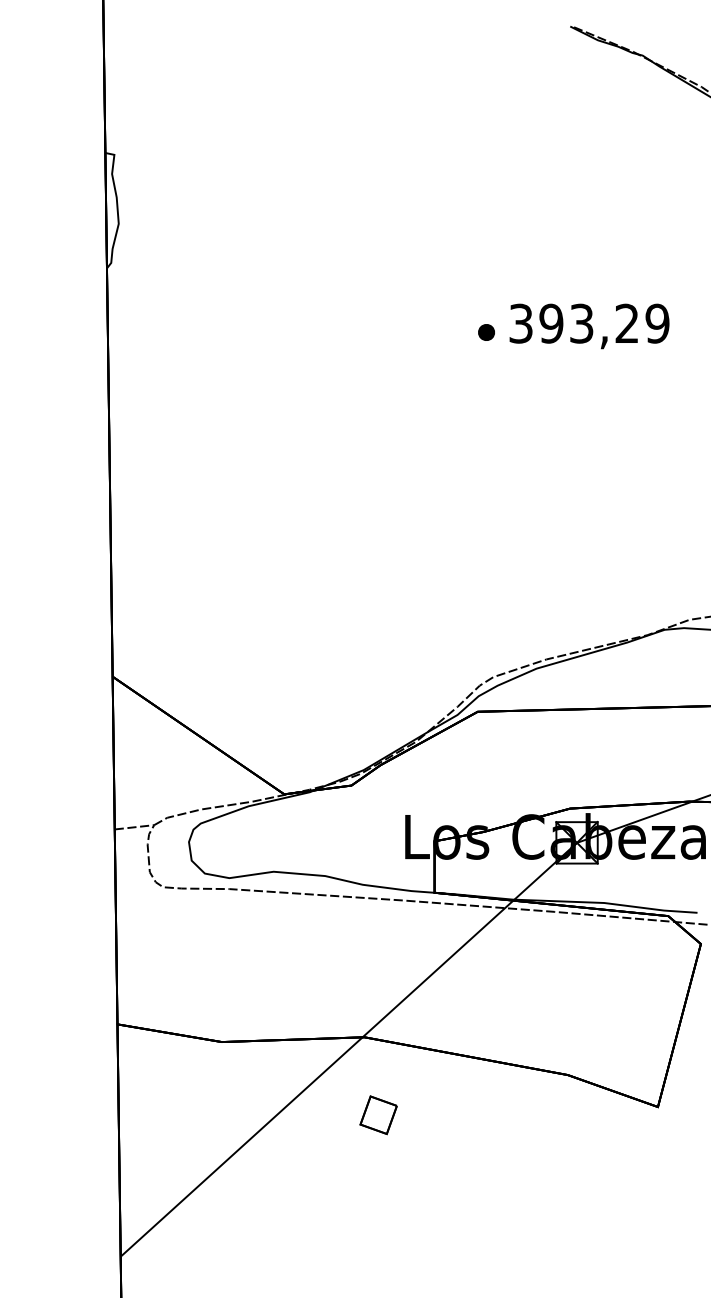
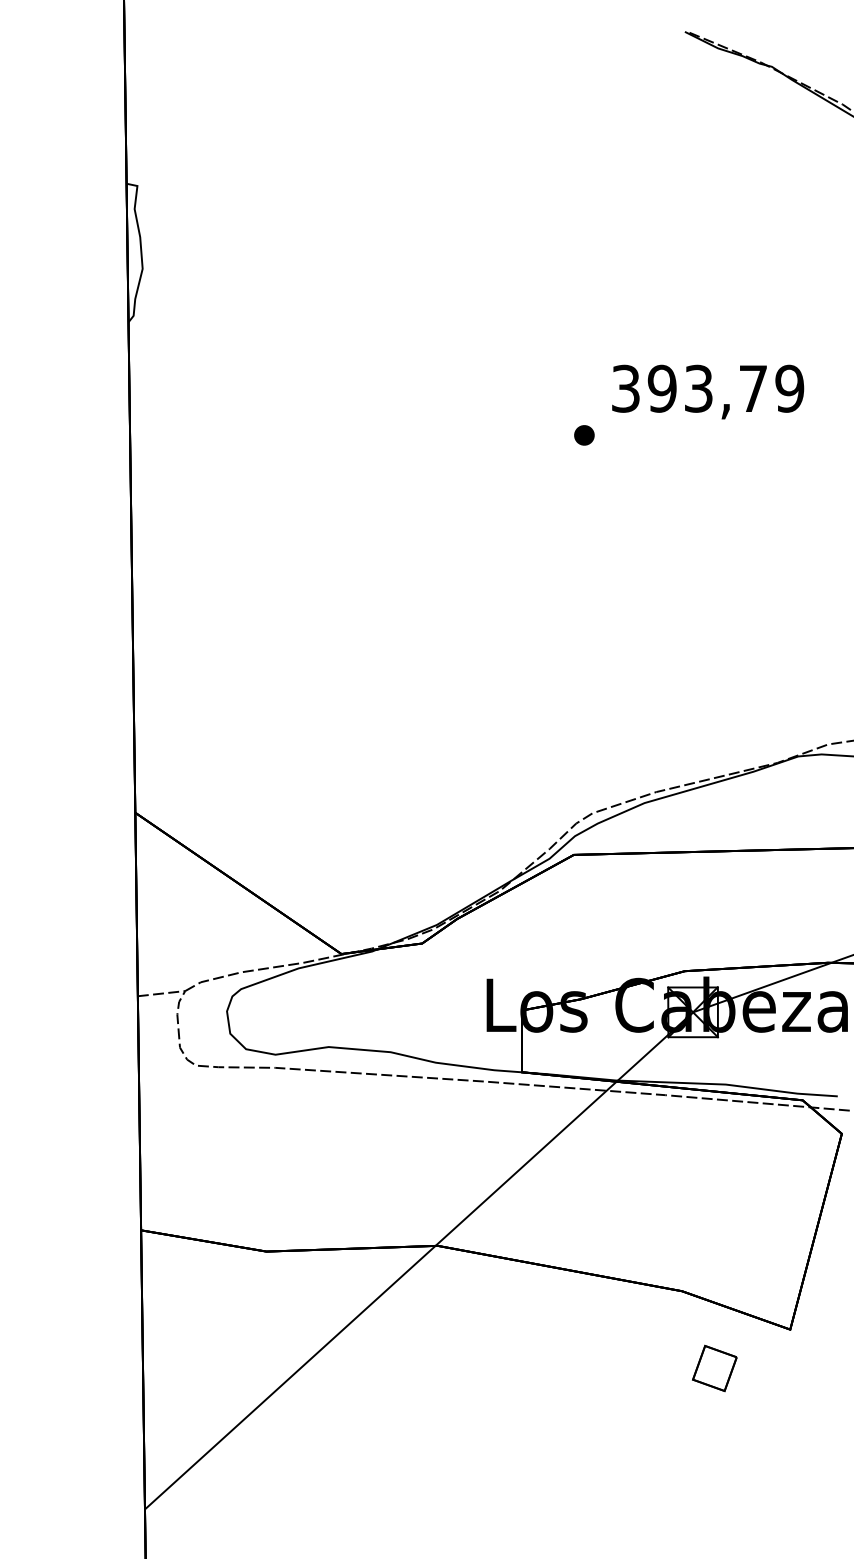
text: (626, 322) -> (752, 387), 393,29 -> 393,79
part: (486, 332) -> (584, 435), moved
part: (378, 1115) -> (714, 1368), moved

